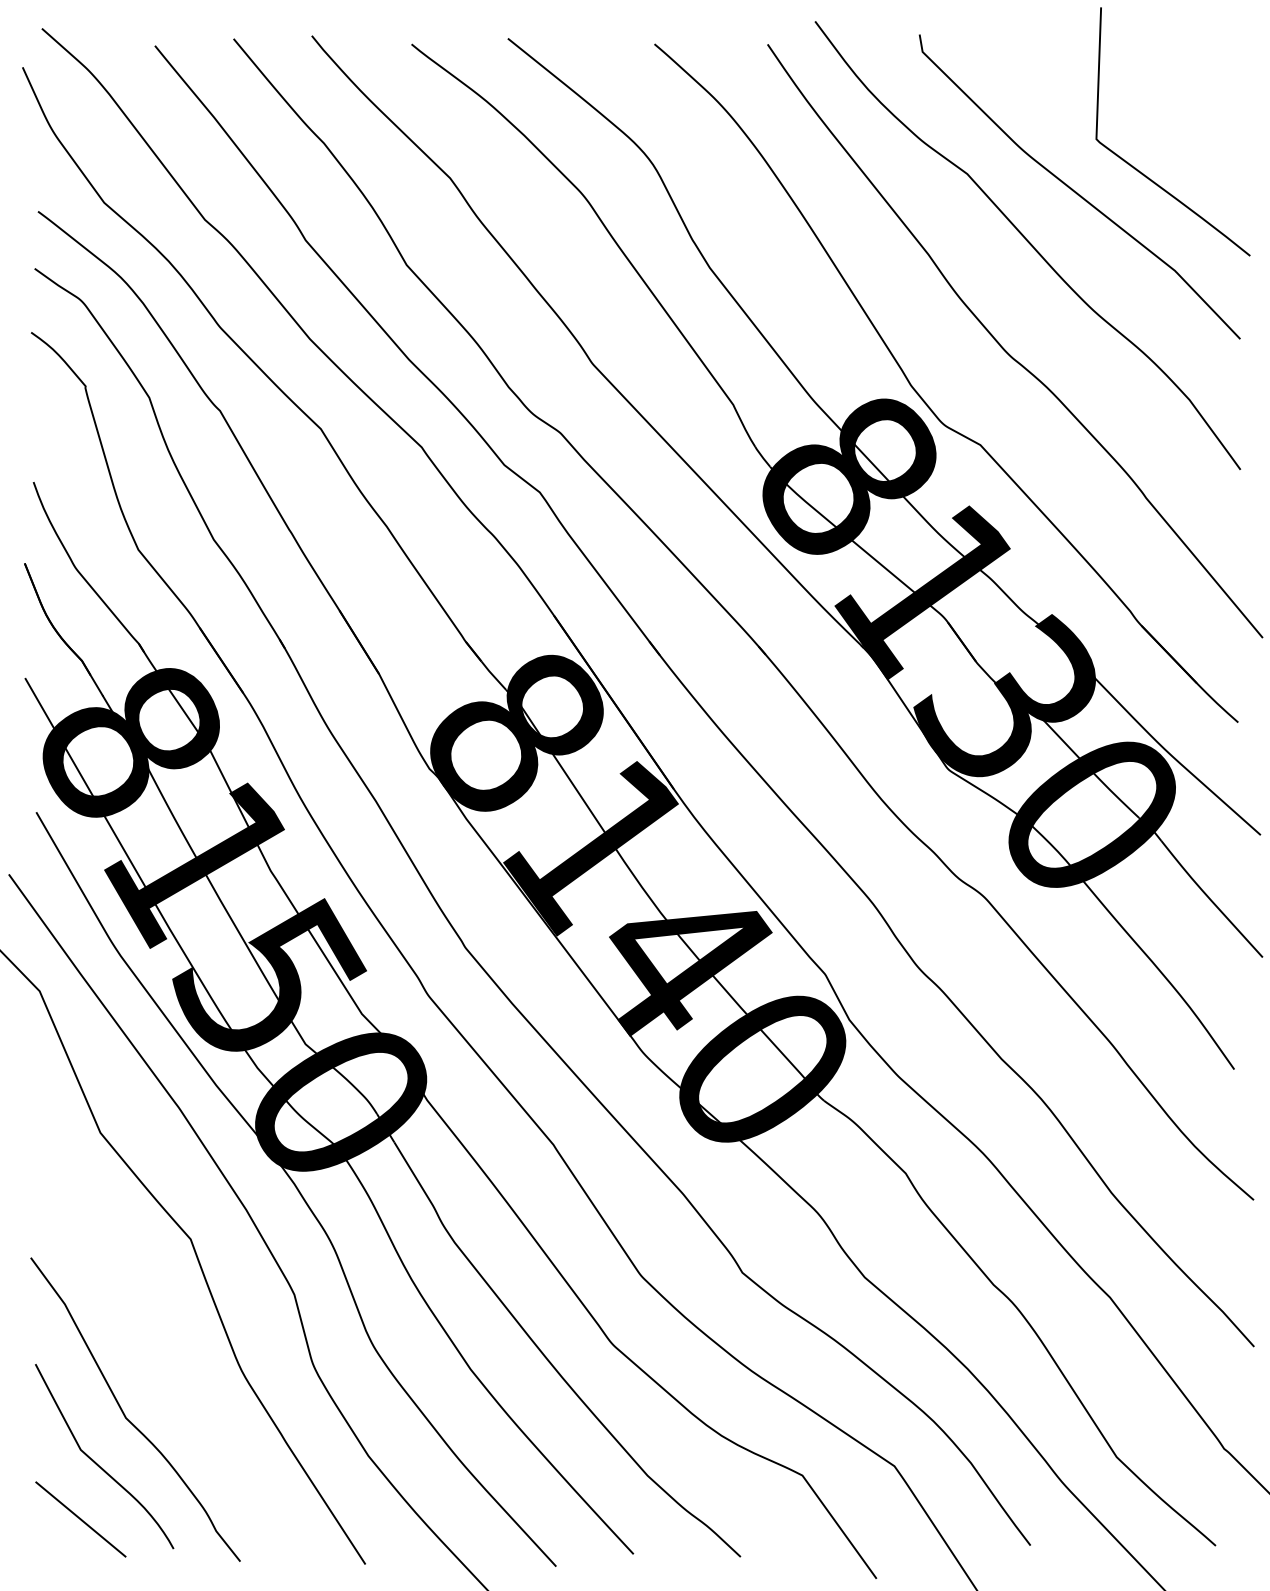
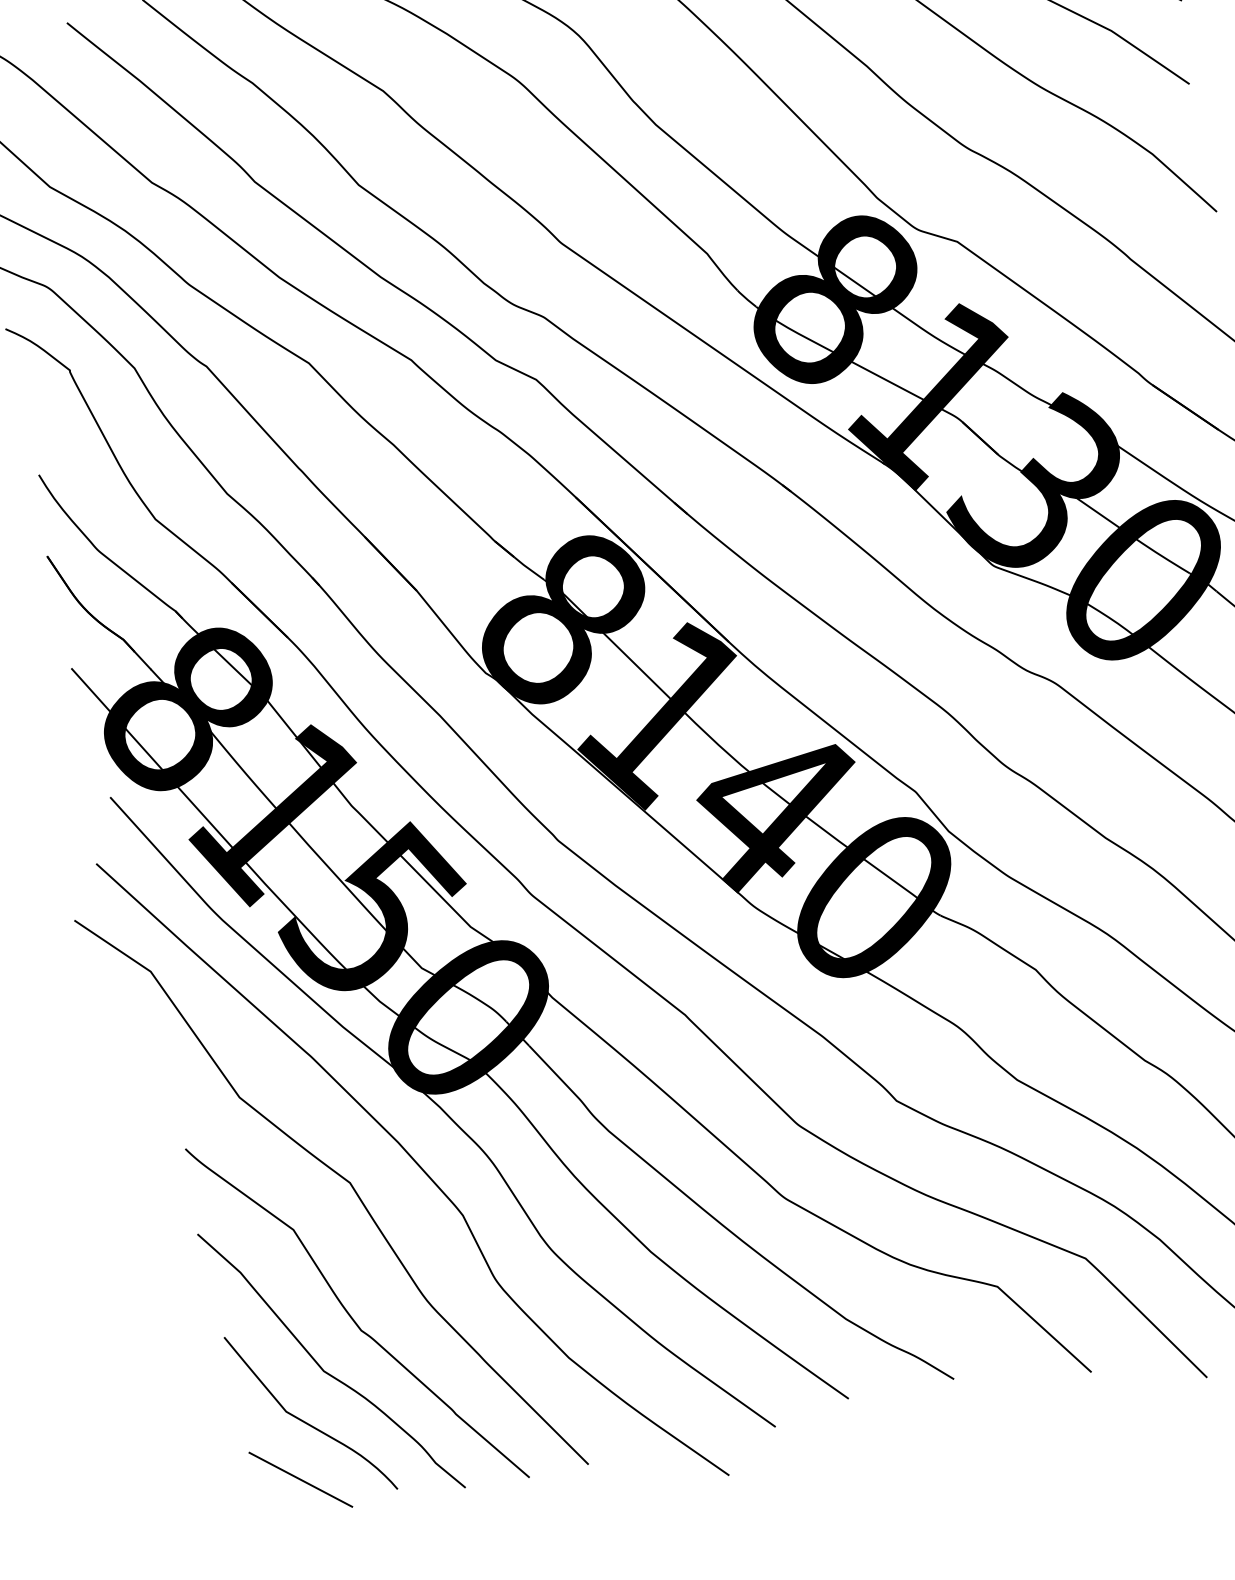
curve: (165, 1371) -> (352, 1317), added

